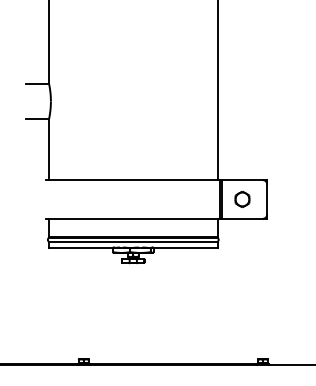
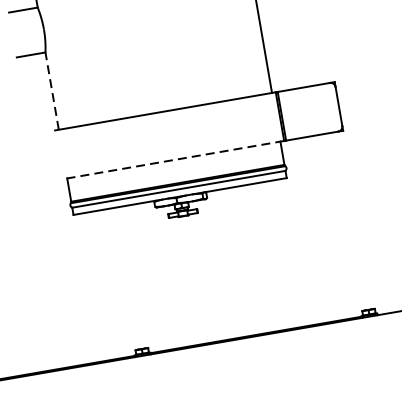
line: (49, 149) -> (52, 90), solid -> dashed
part: (242, 199) -> (307, 111), removed
line: (132, 218) -> (172, 159), solid -> dashed

